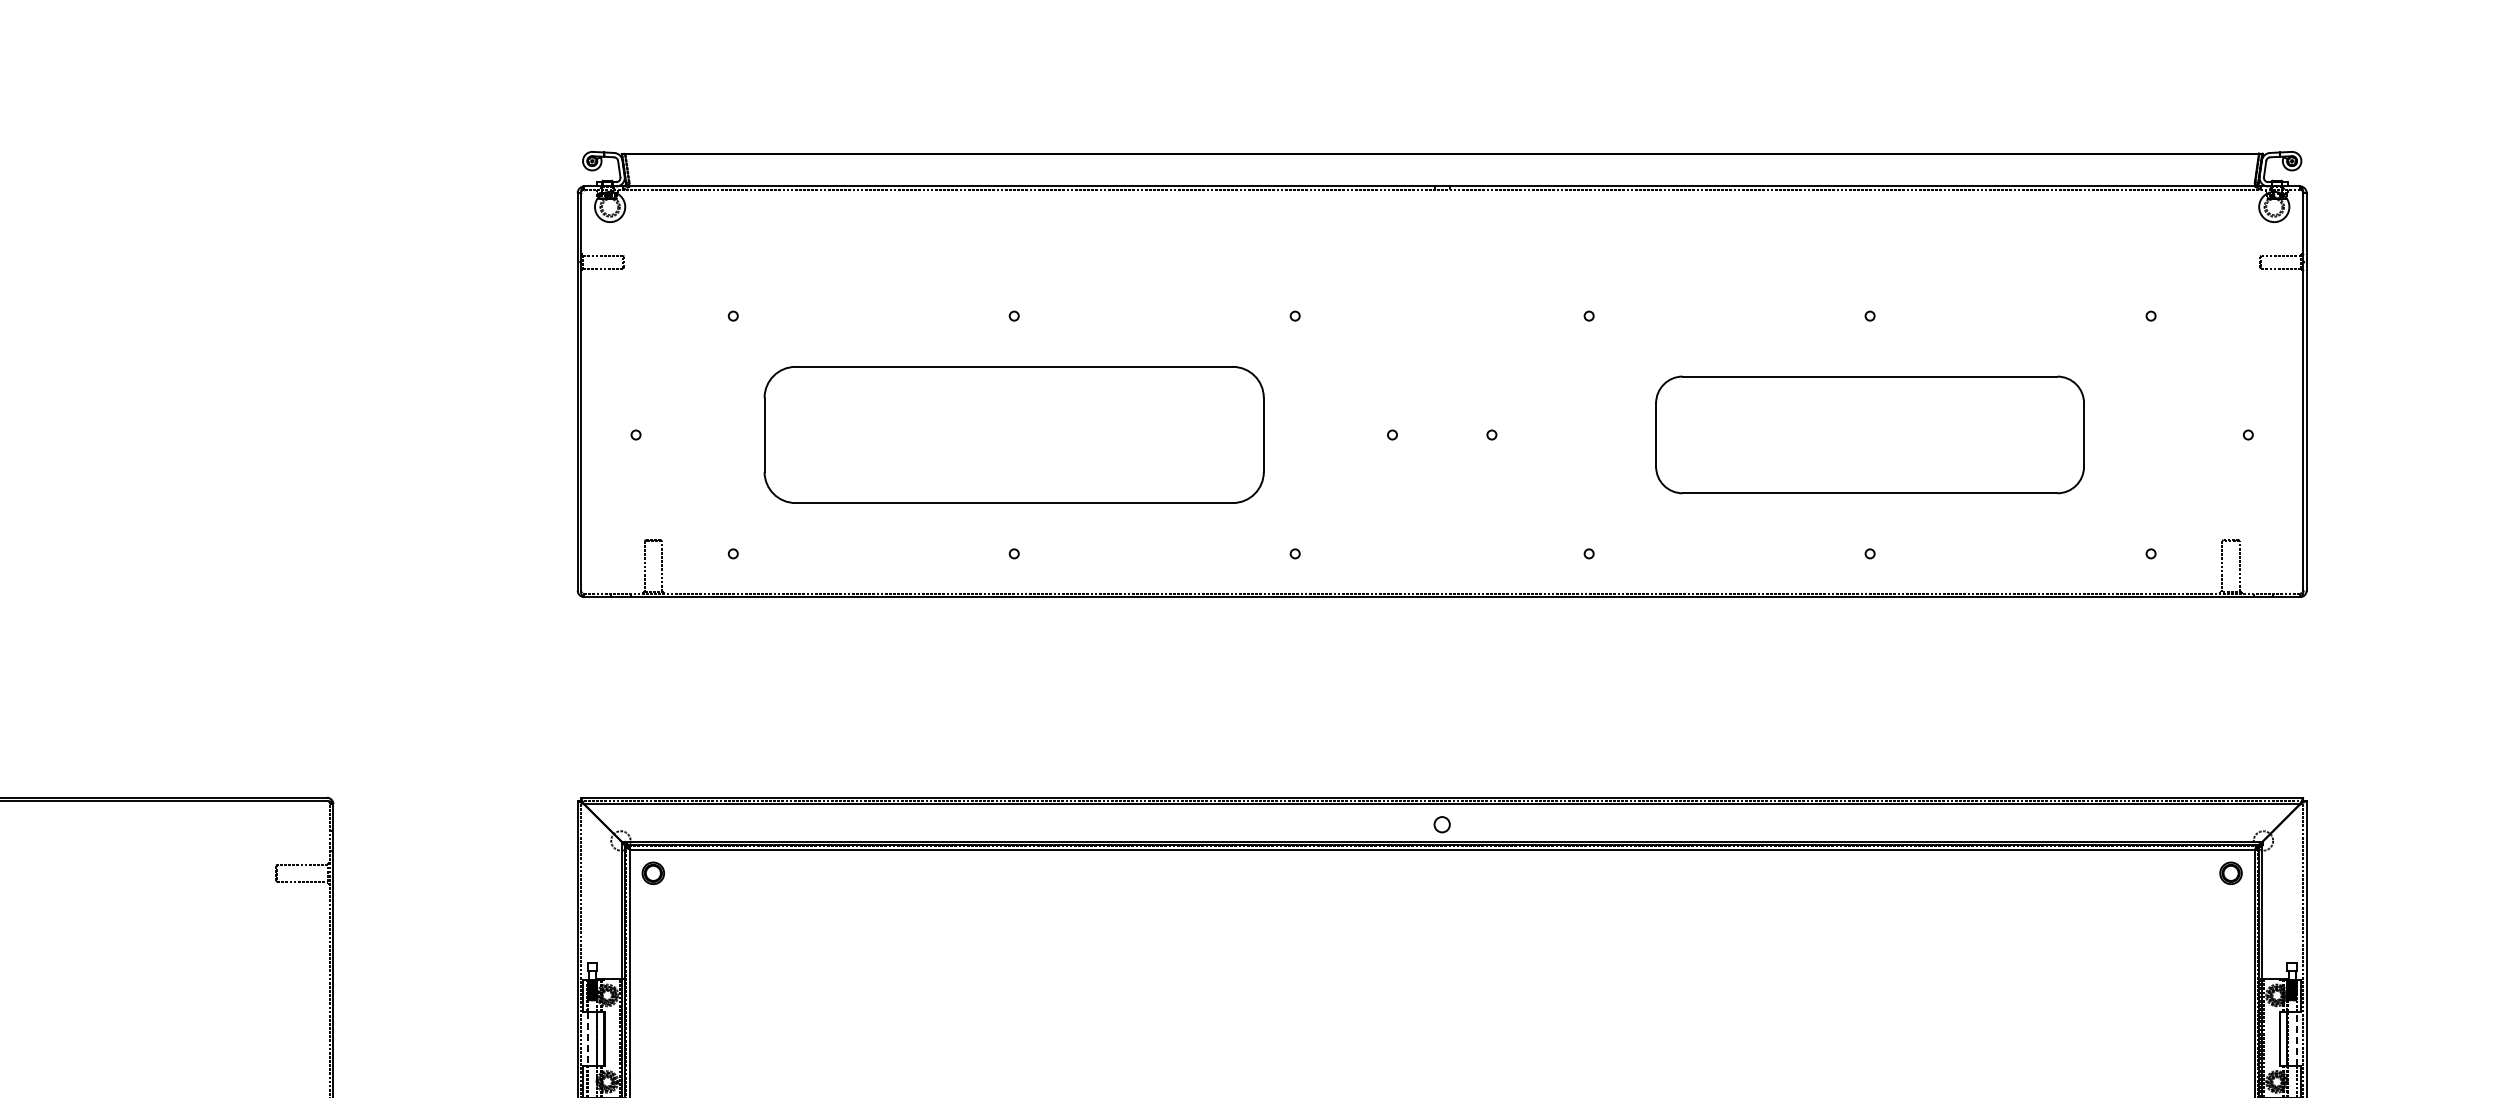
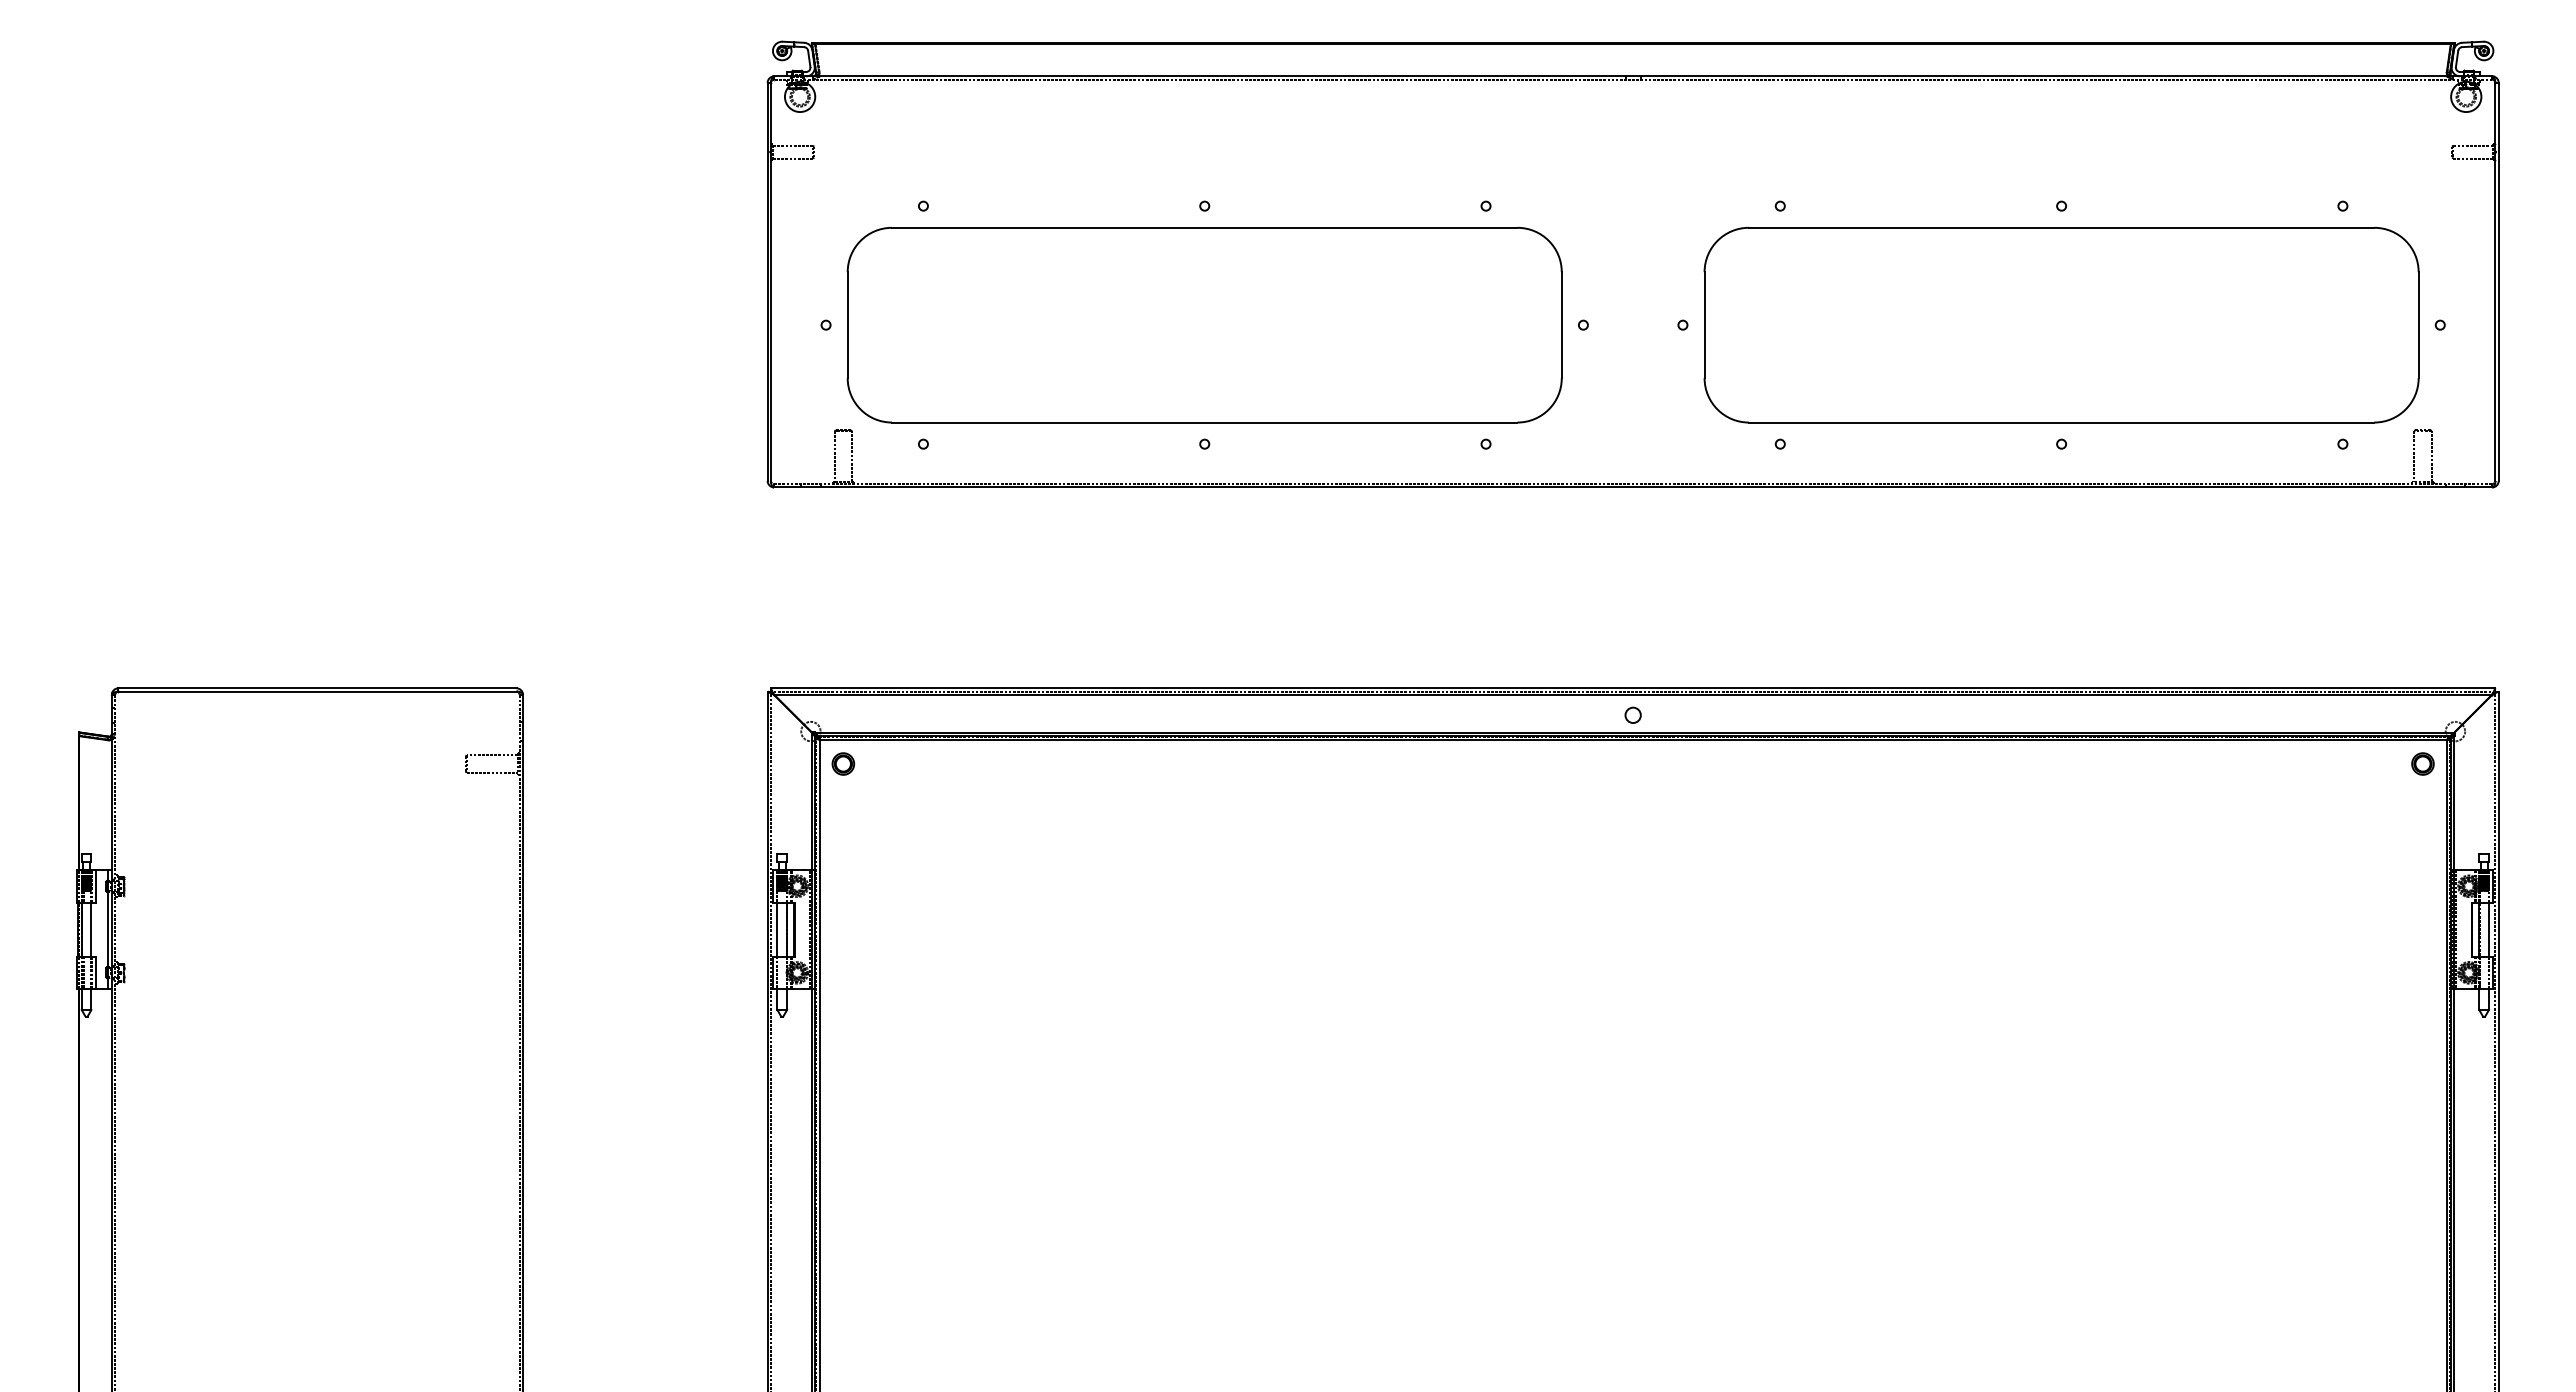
part: (1014, 434) -> (1204, 324), size x1.43
part: (1870, 434) -> (2061, 324), size x1.67
line: (2296, 1038) -> (2488, 929), dashed -> solid
line: (587, 1039) -> (777, 930), dashed -> solid

